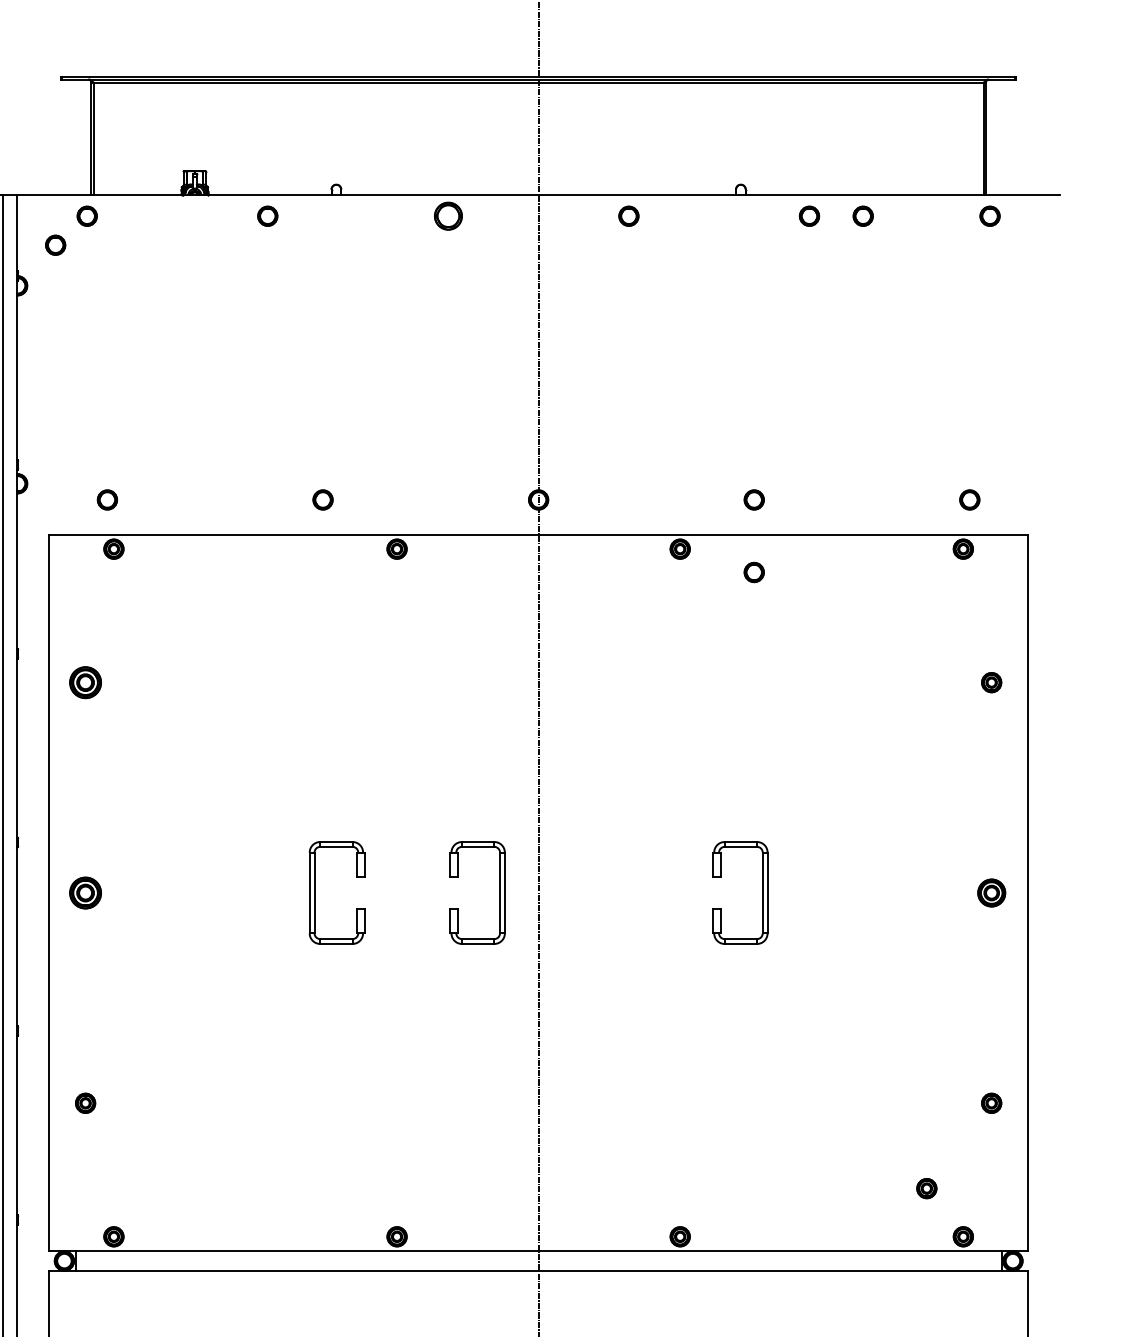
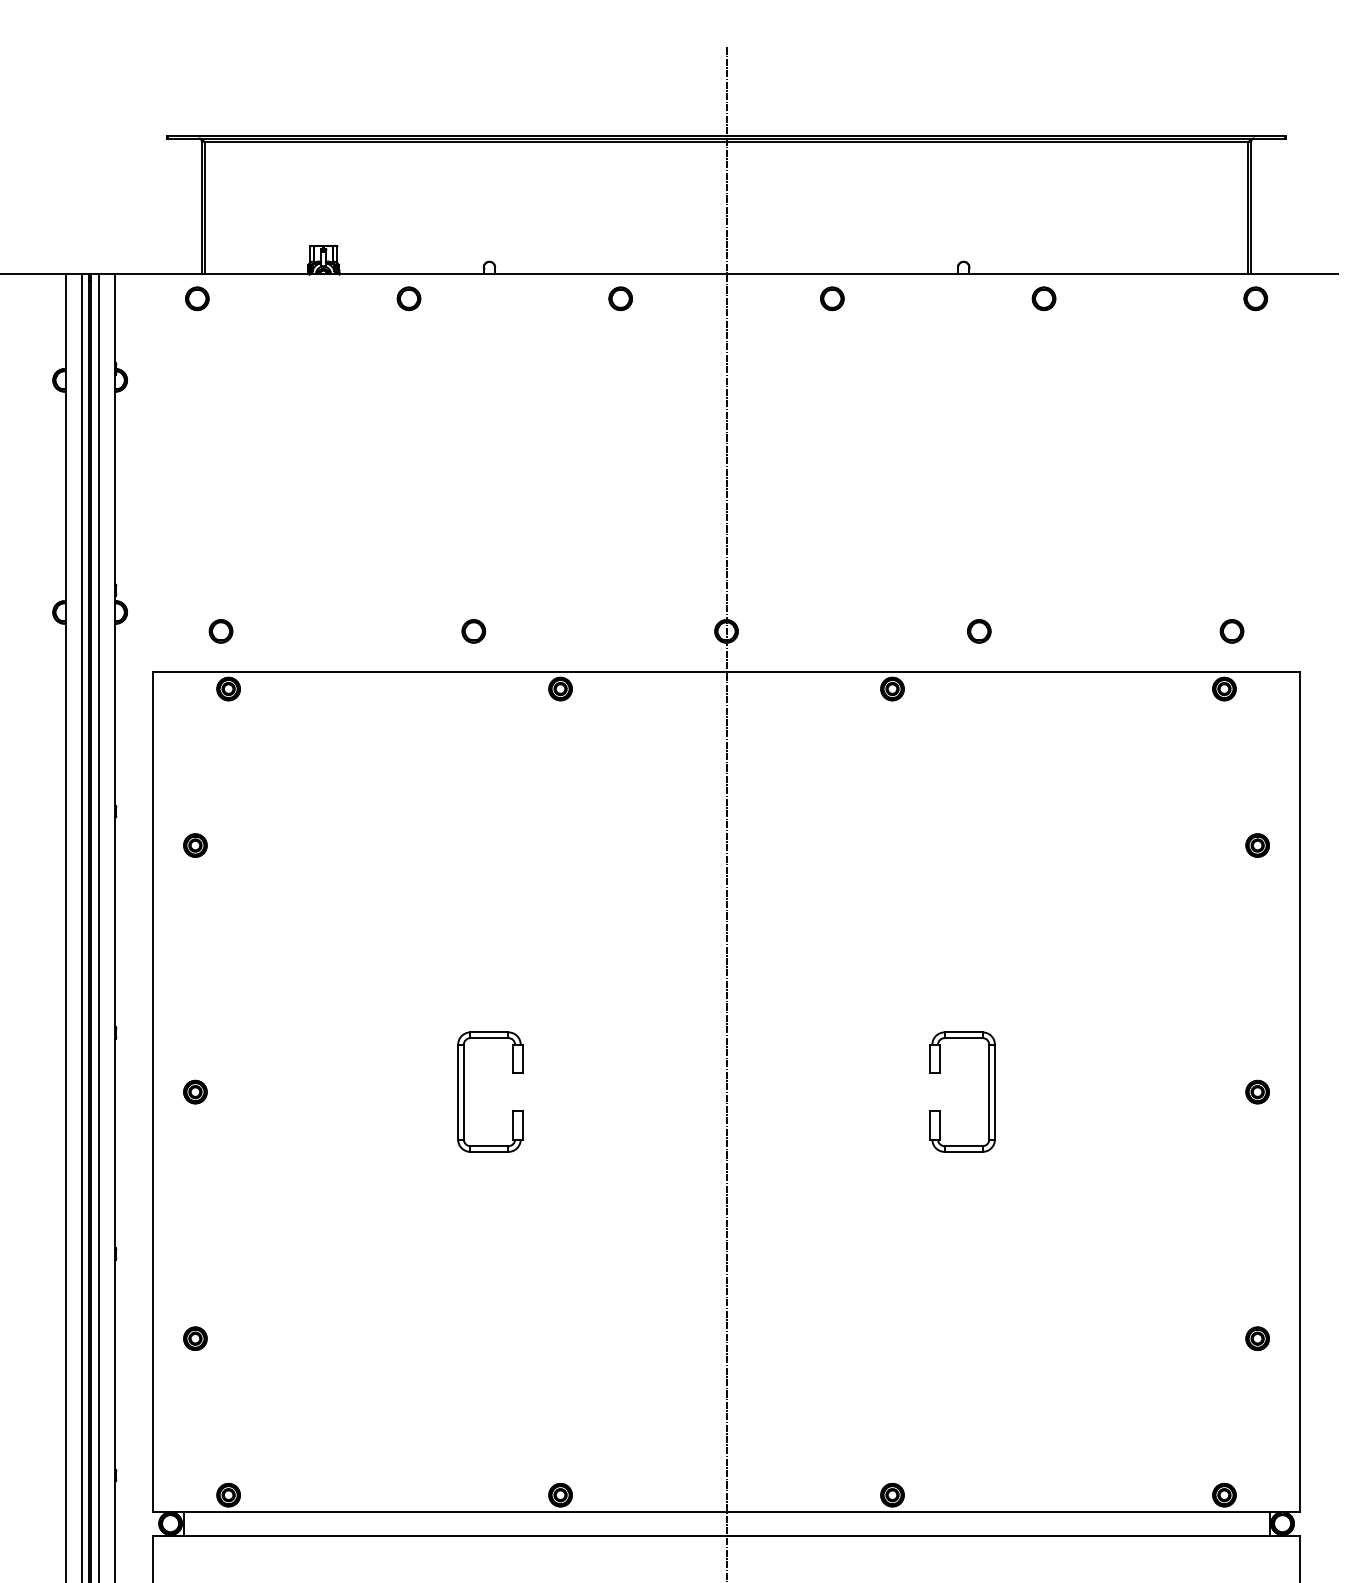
part: (448, 216) -> (620, 298), size x0.71
part: (862, 216) -> (1106, 298), removed
part: (55, 245) -> (160, 332), removed
part: (754, 572) -> (979, 716), removed
part: (85, 682) -> (195, 845), size x0.62
part: (85, 892) -> (195, 1091), size x0.62
part: (499, 892) -> (680, 1091), removed
part: (991, 892) -> (1257, 1091), size x0.71
part: (926, 1188) -> (1181, 1438), removed

